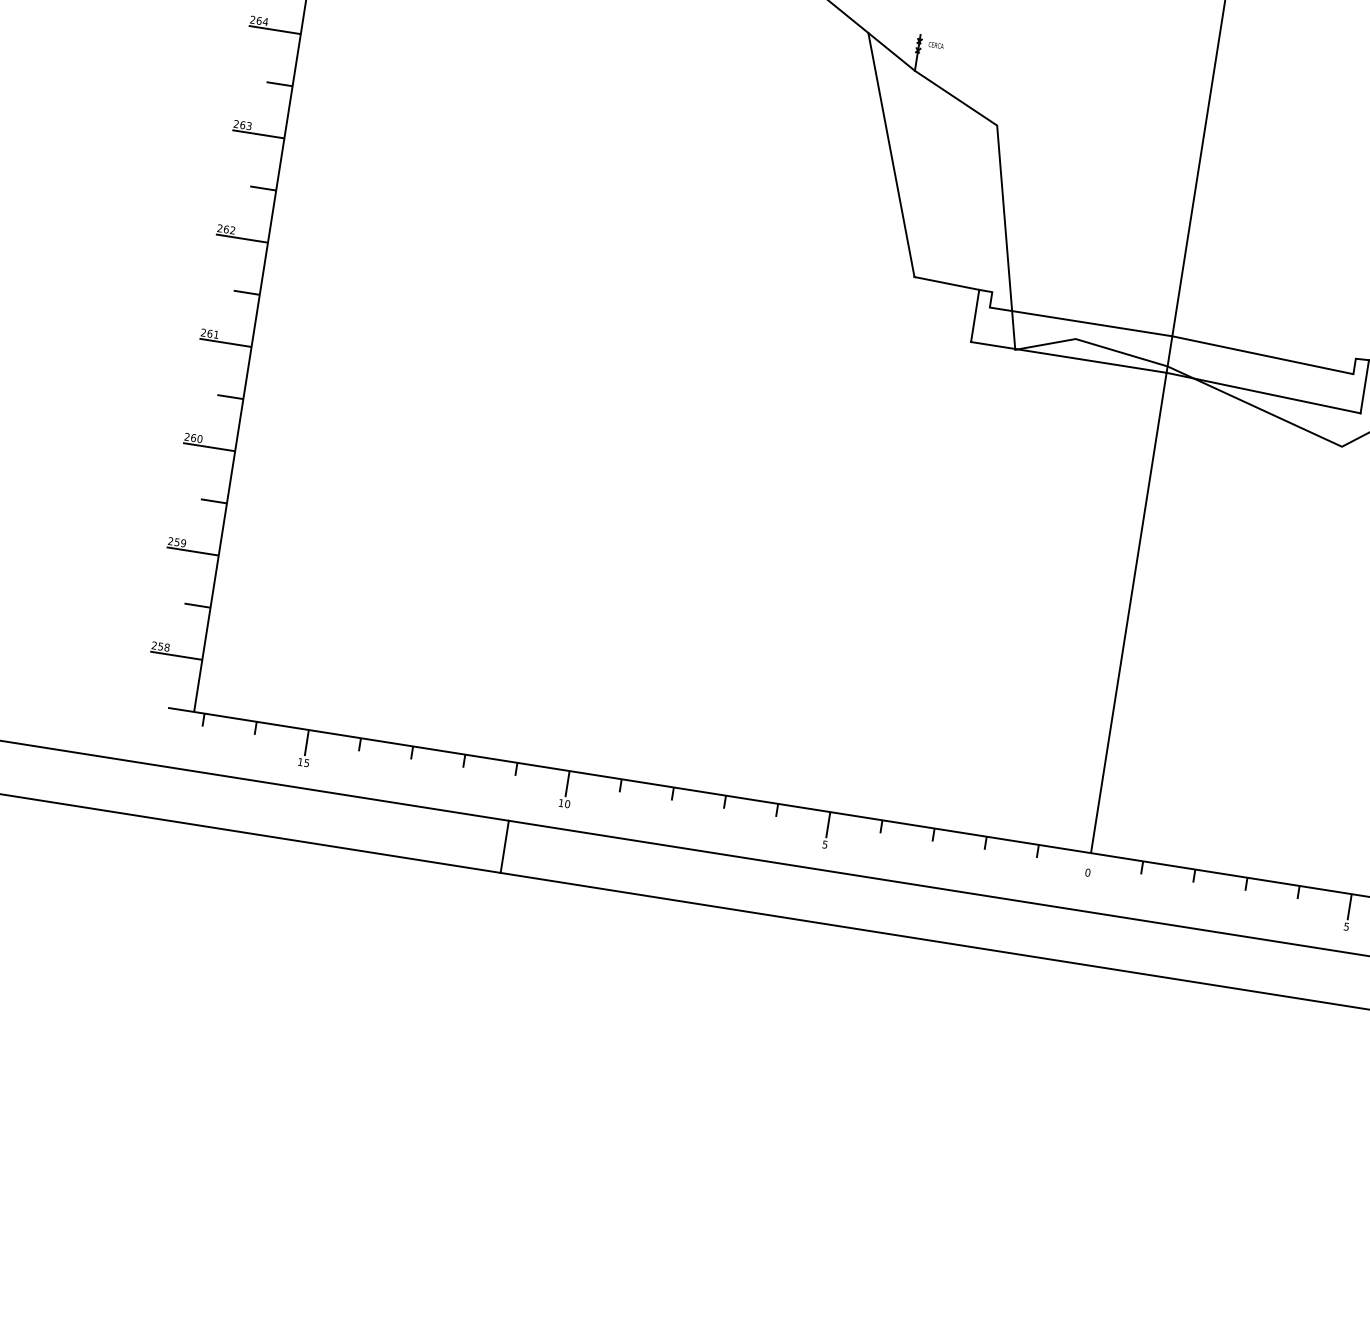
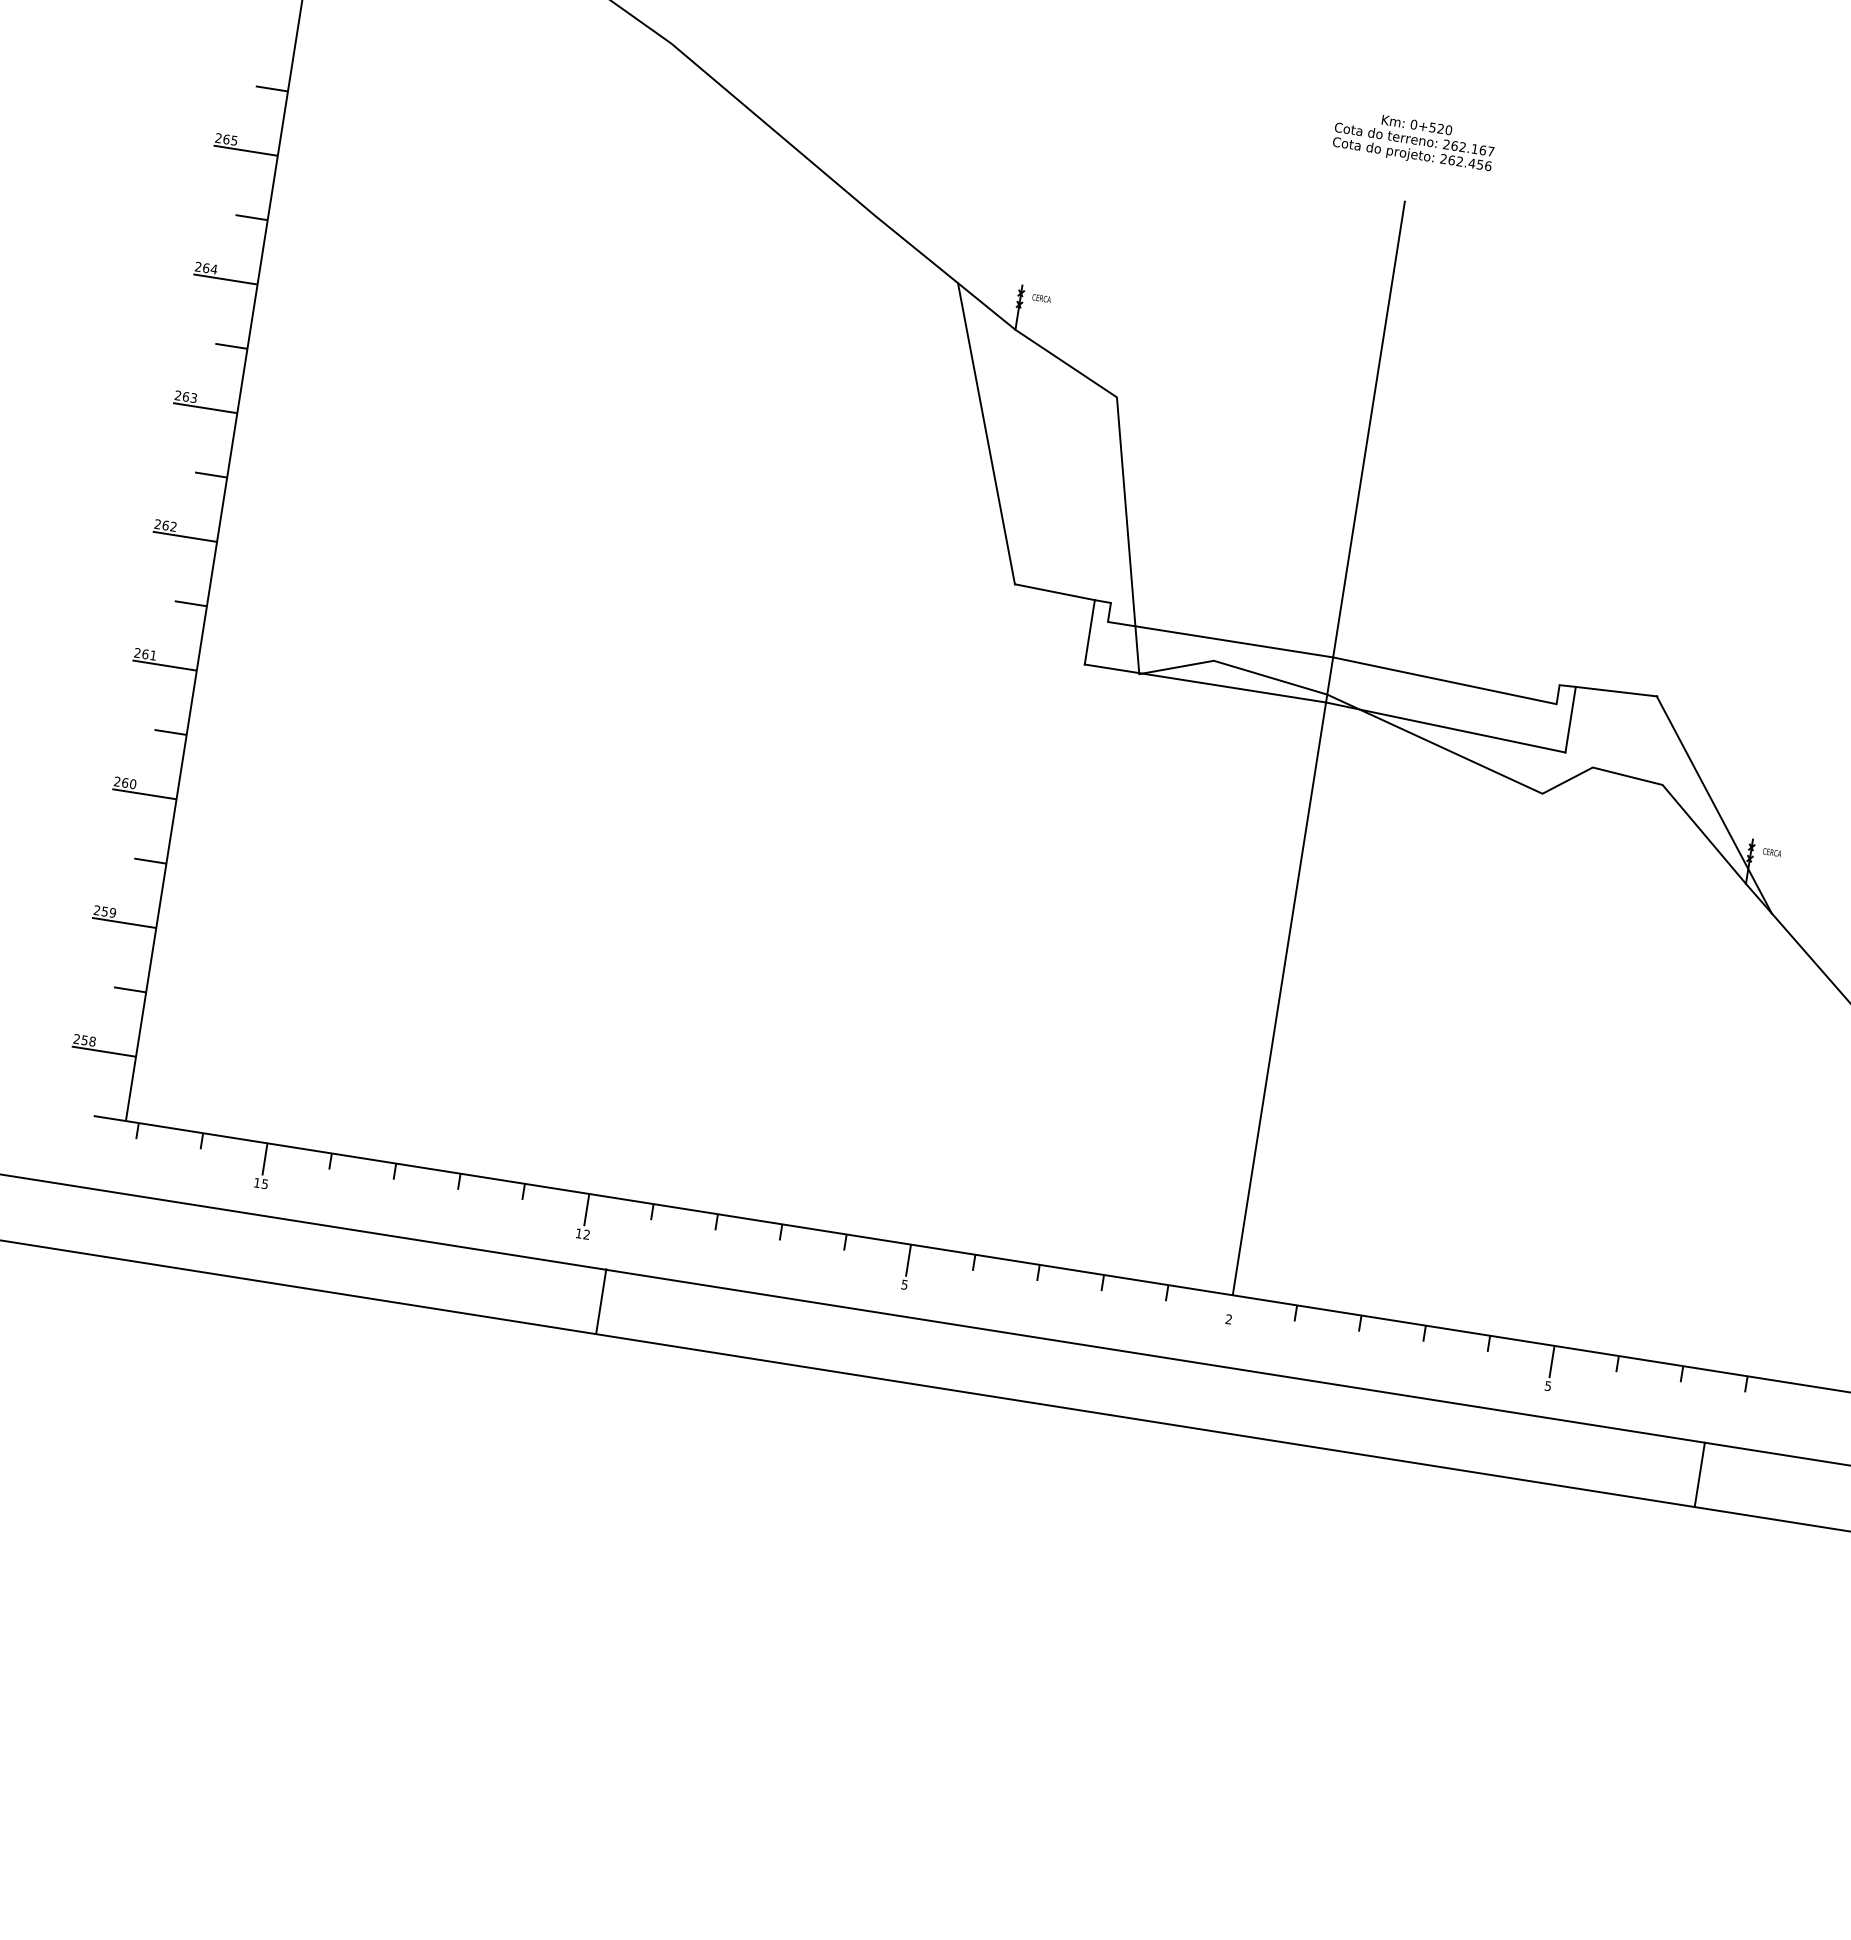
text: (567, 803) -> (586, 1234), 10 -> 12
line: (504, 846) -> (601, 1301), moved
text: (1087, 872) -> (1228, 1319), 0 -> 2

